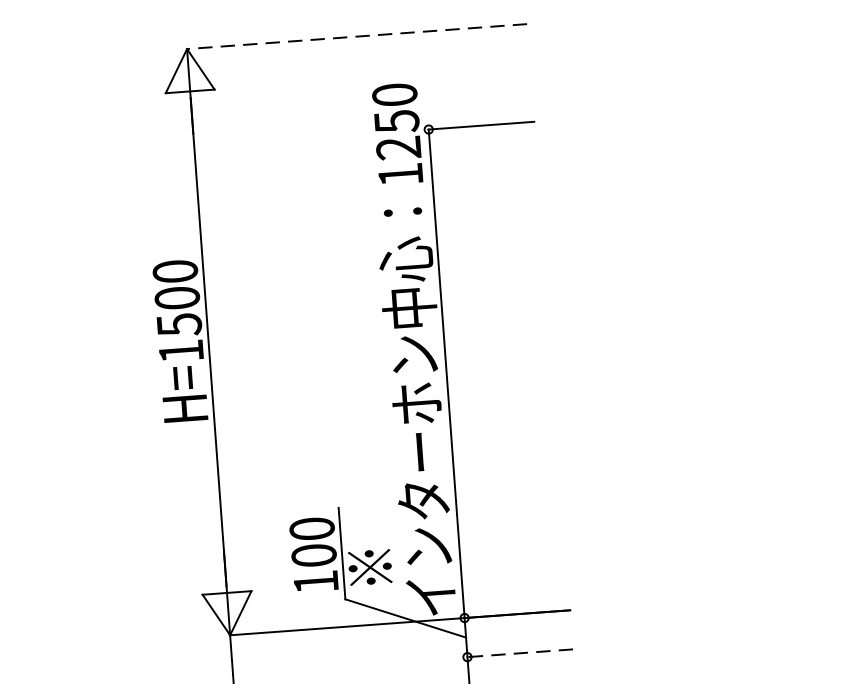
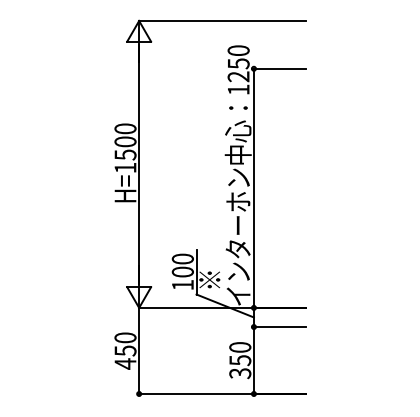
line: (355, 35) -> (221, 20), dashed -> solid
line: (519, 654) -> (279, 327), dashed -> solid

